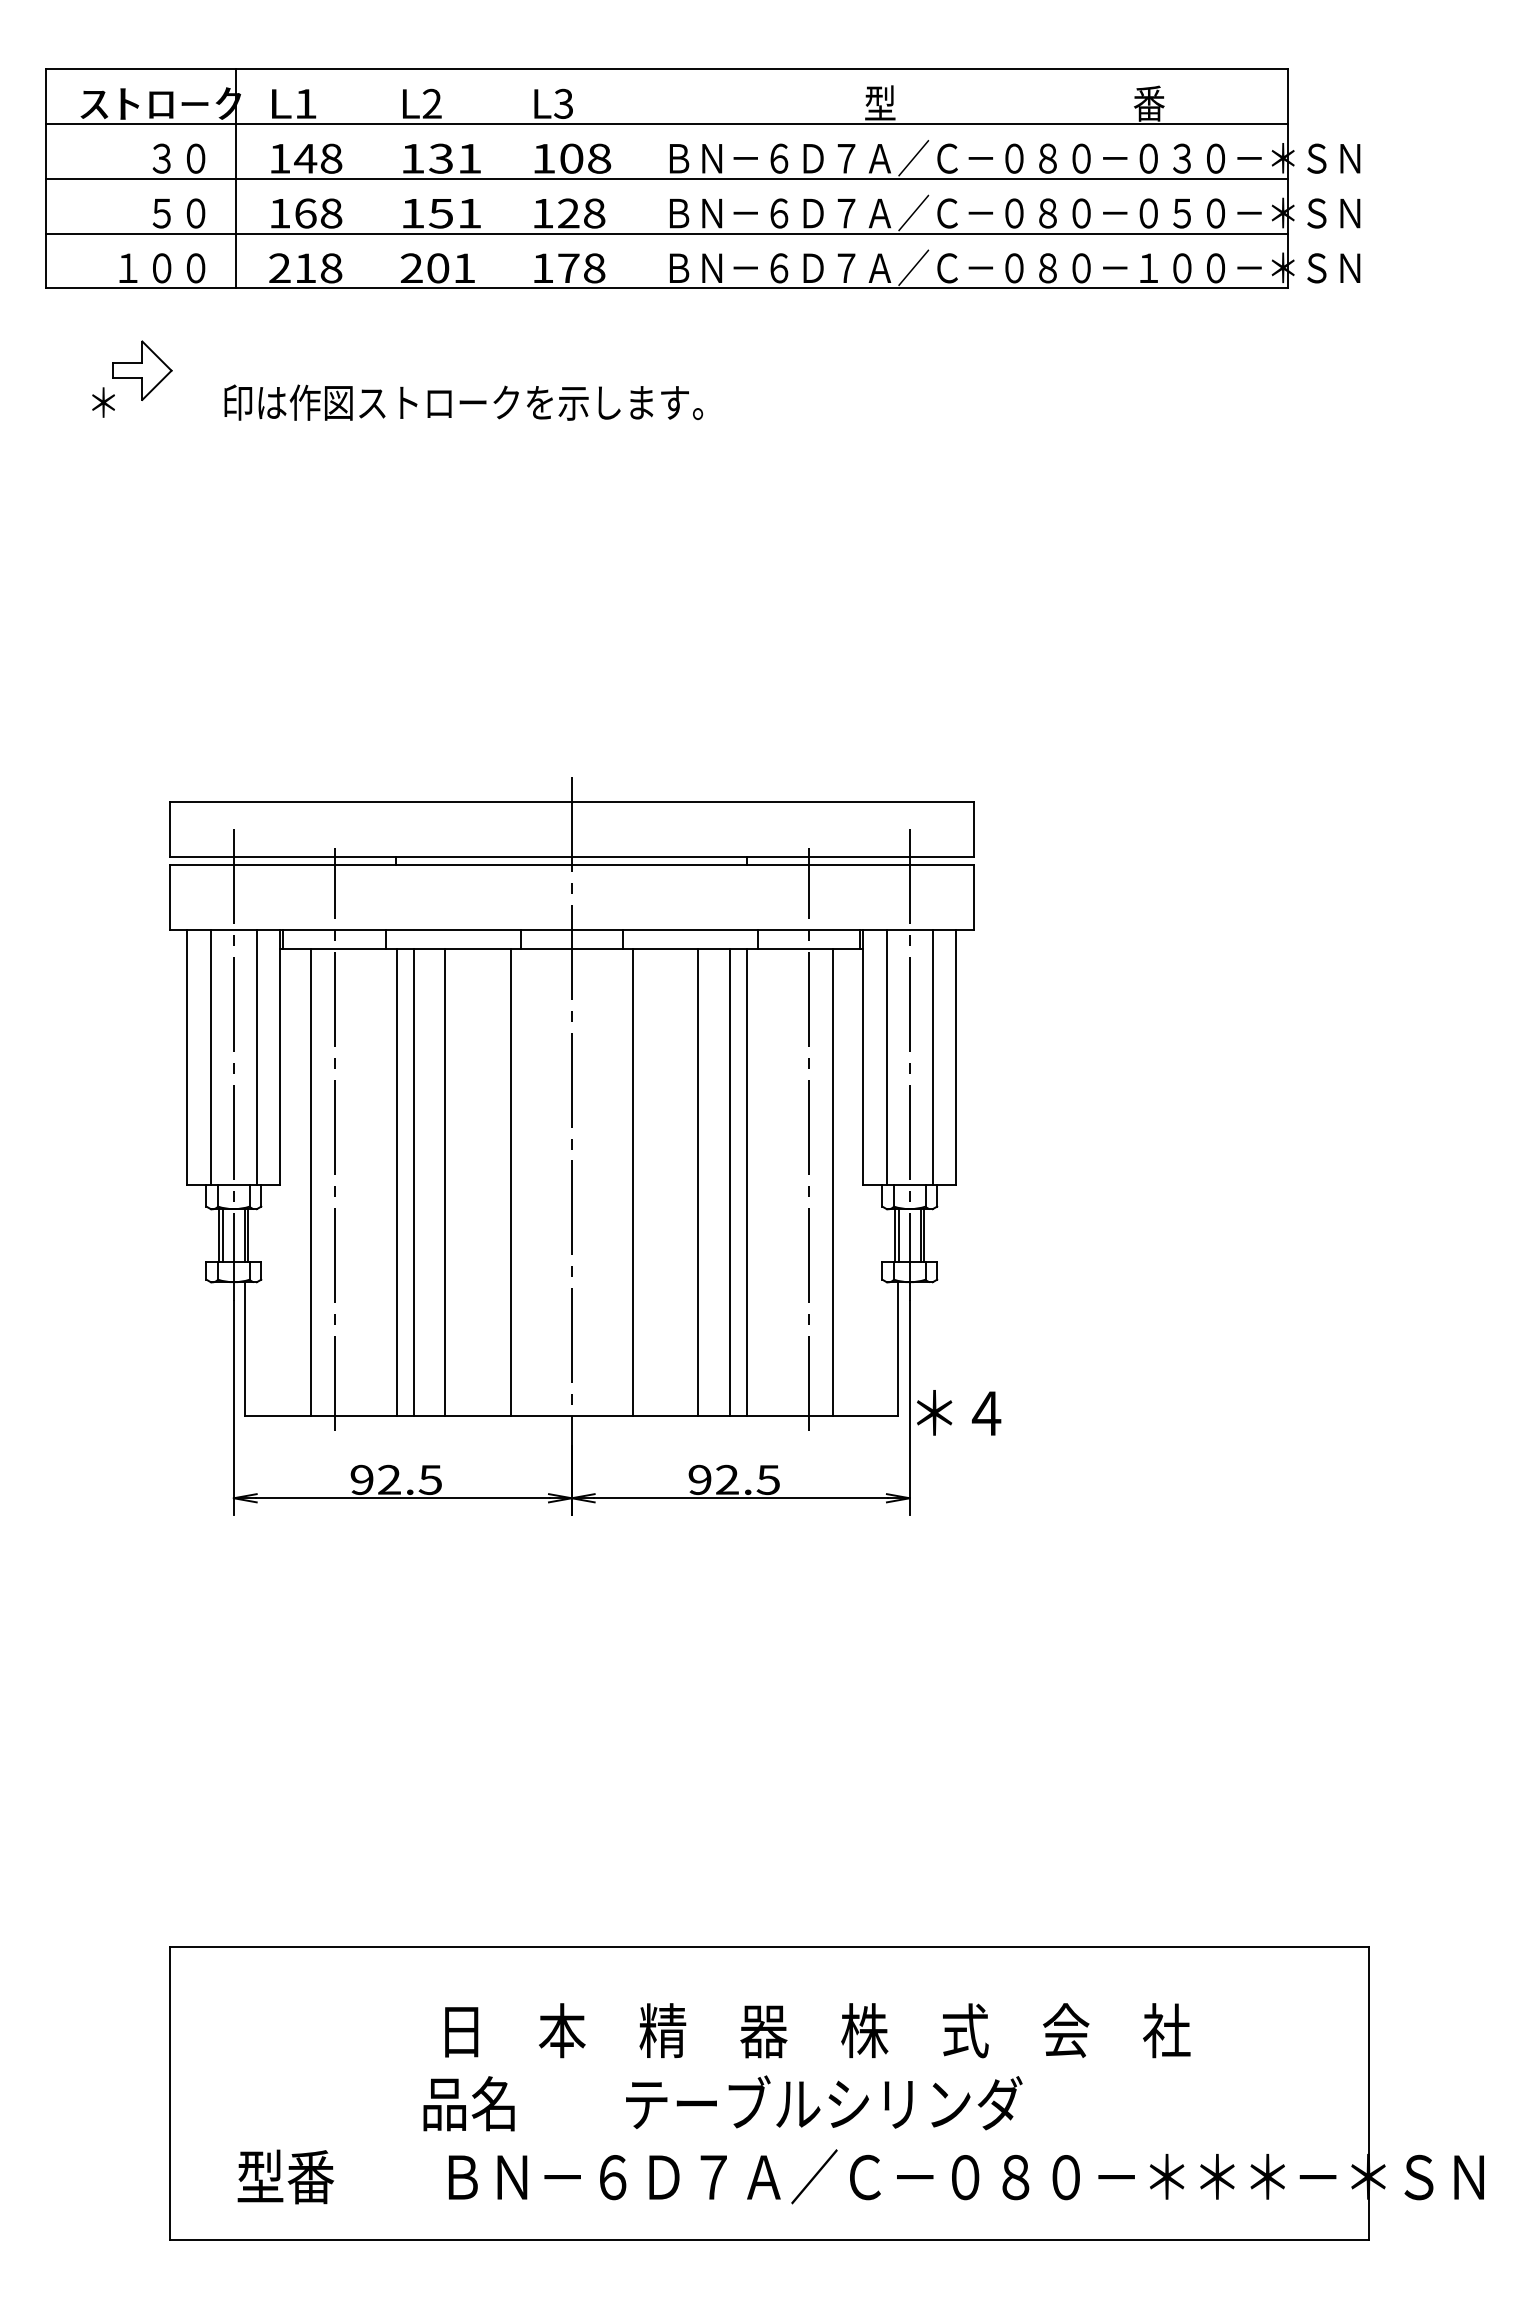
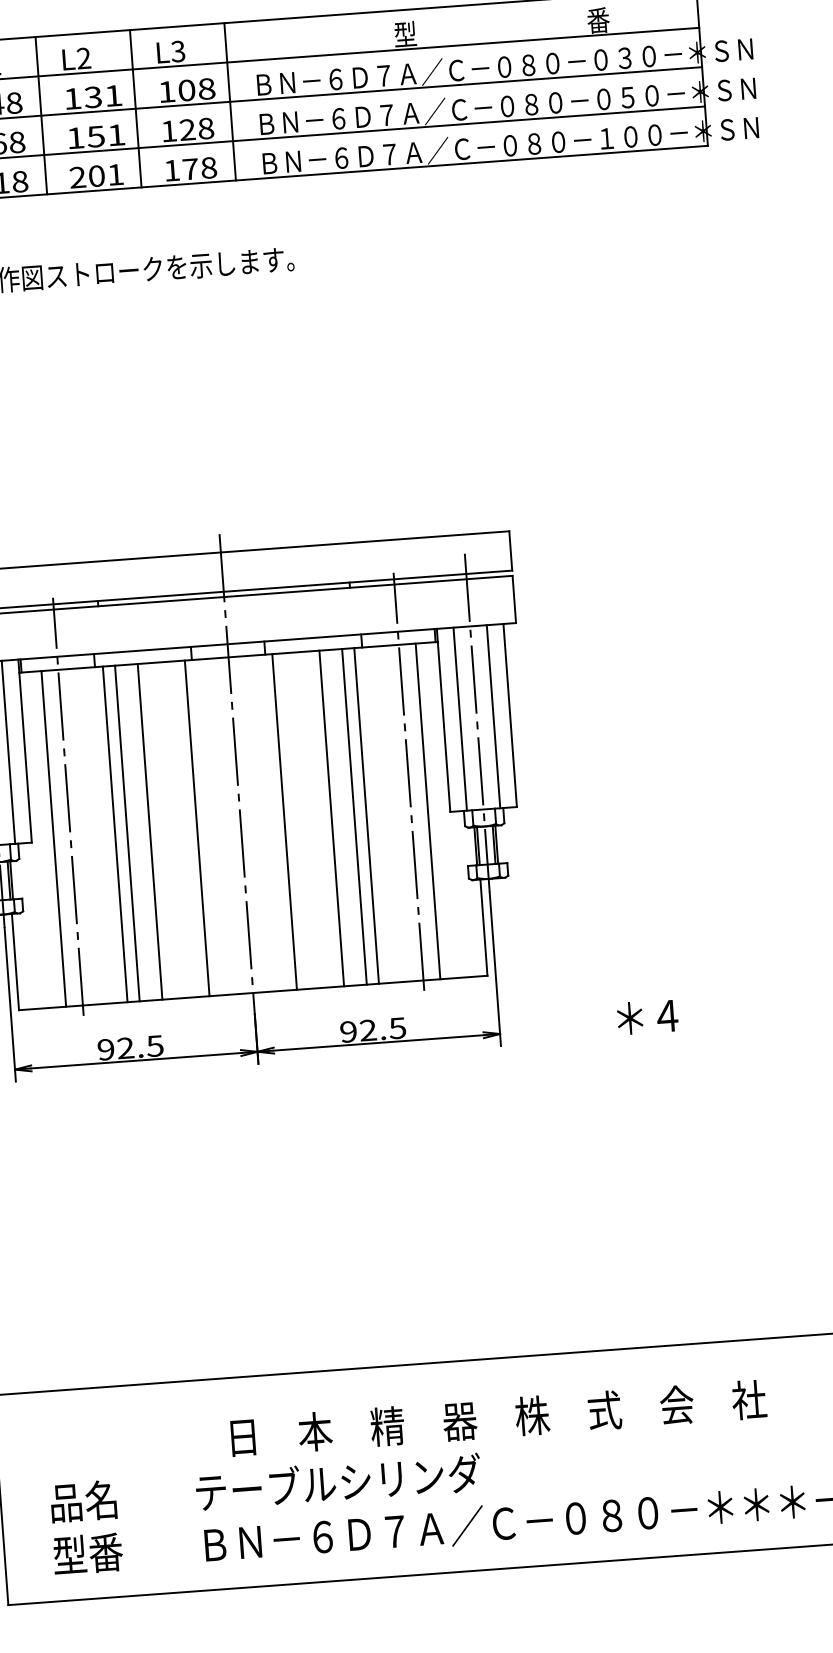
line: (367, 178) -> (41, 115), added
line: (499, 178) -> (136, 108), added
line: (630, 178) -> (230, 101), added
text: (959, 1412) -> (647, 1016), moved
text: (817, 2030) -> (498, 1418), moved
text: (722, 2103) -> (265, 1487), moved

